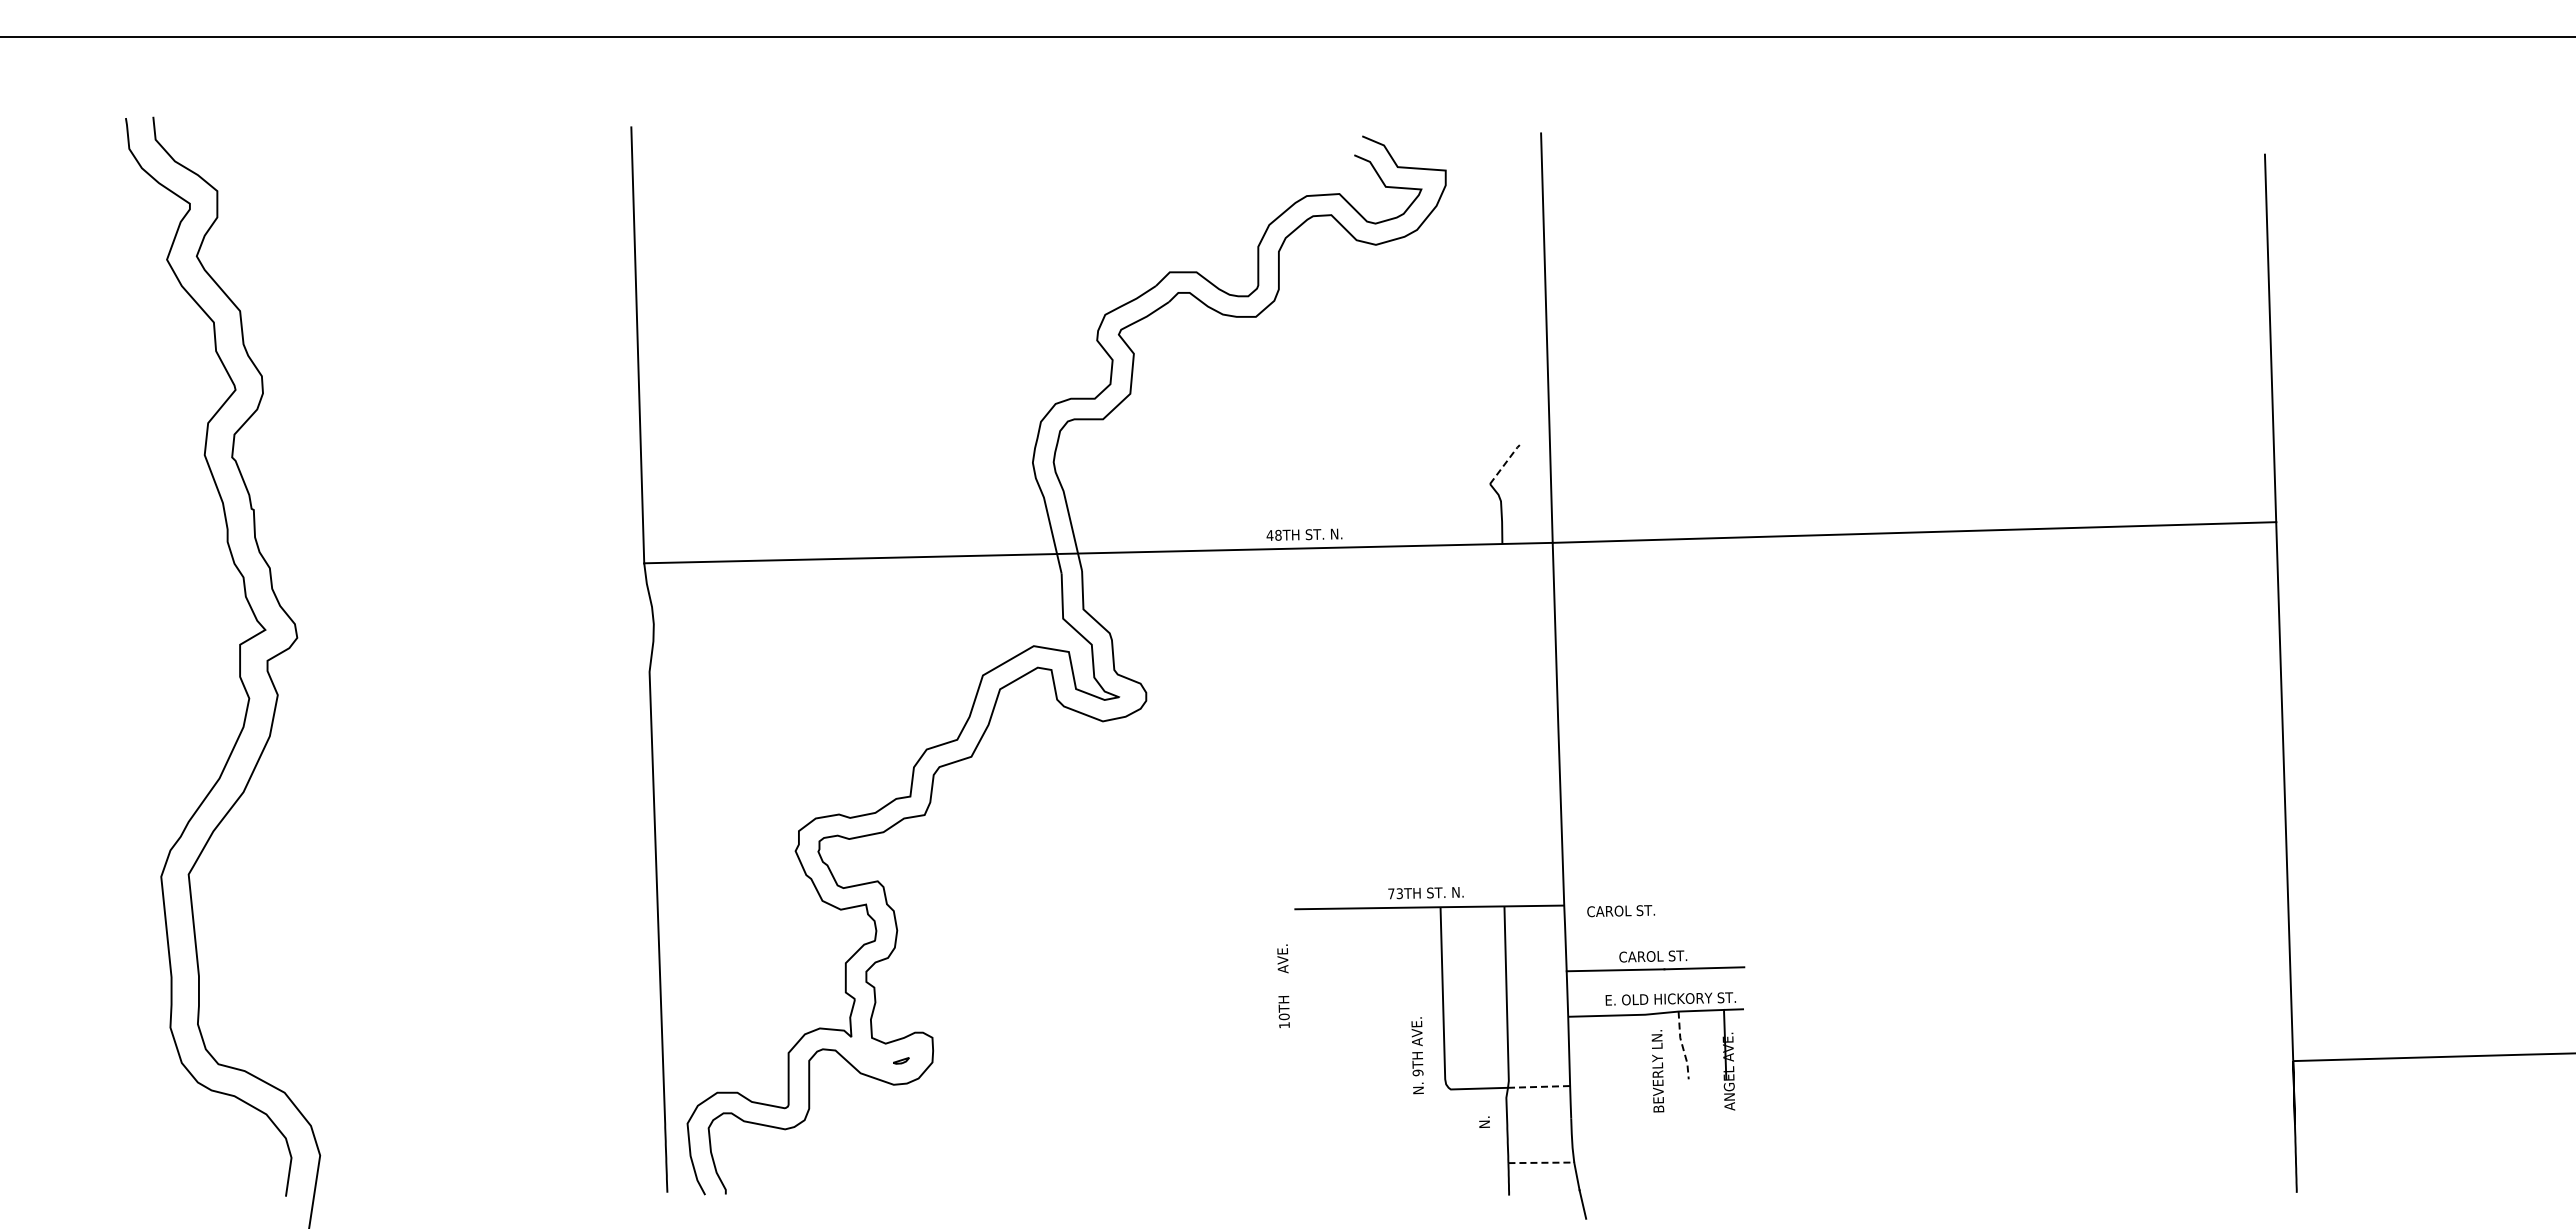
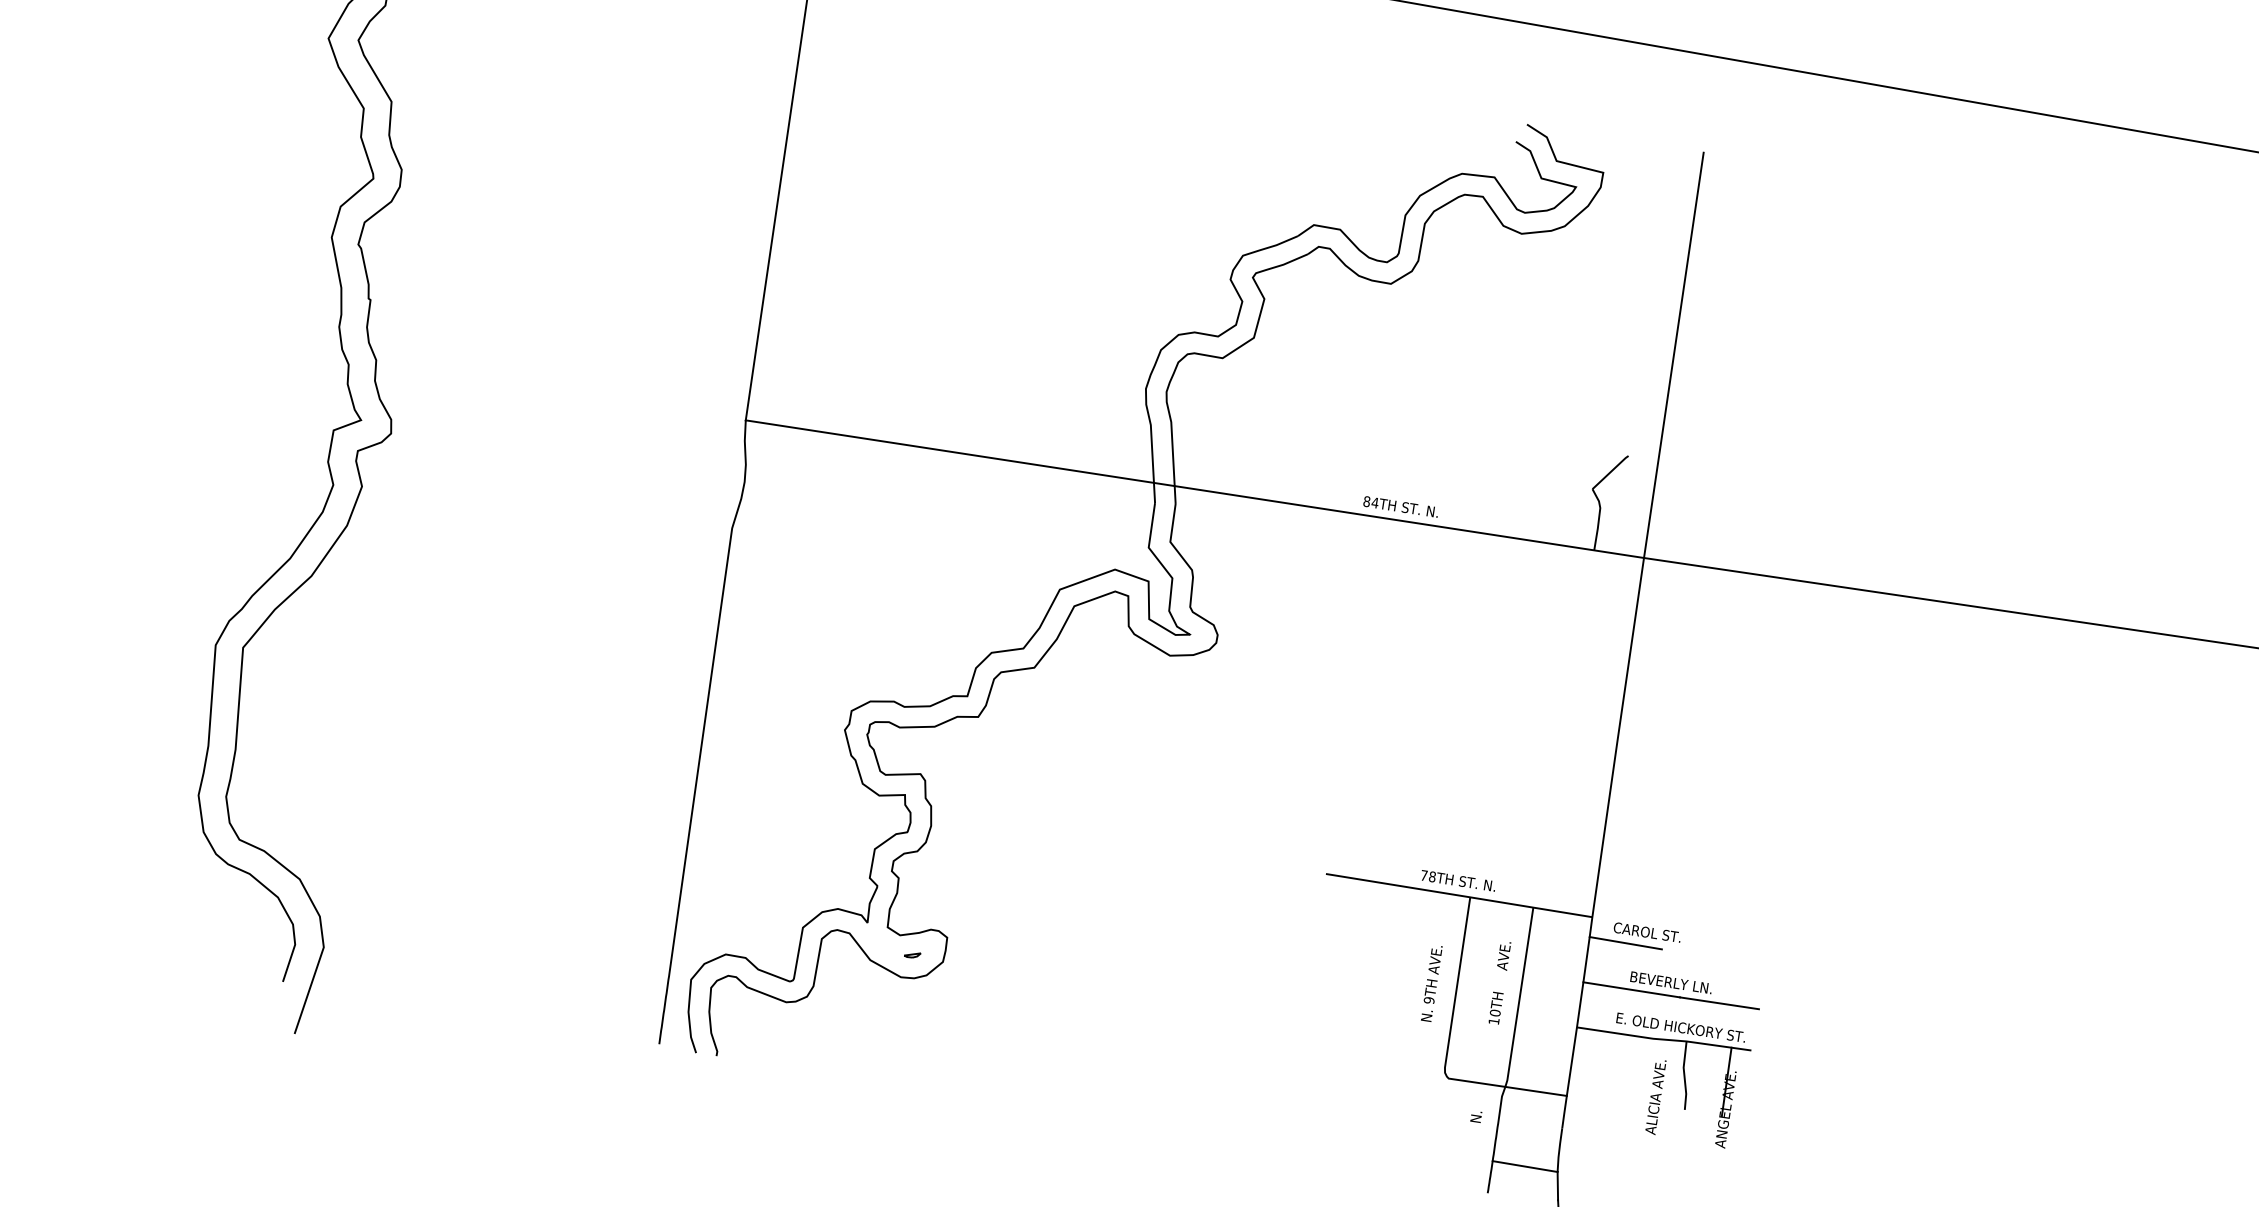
line: (1505, 463) -> (1611, 471), dashed -> solid
text: (1273, 534) -> (1370, 501), 48TH -> 84TH
text: (1399, 893) -> (1432, 876), 73TH -> 78TH
line: (1601, 925) -> (1625, 943), added
text: (1653, 956) -> (1671, 982), CAROL ST. -> BEVERLY LN.
text: (1283, 986) -> (1499, 983), moved
line: (1682, 1045) -> (1684, 1075), dashed -> solid
text: (1417, 1055) -> (1431, 983), moved
text: (1657, 1071) -> (1655, 1096), BEVERLY LN. -> ALICIA AVE.
line: (1539, 1086) -> (1536, 1091), dashed -> solid
line: (1541, 1162) -> (1525, 1166), dashed -> solid

